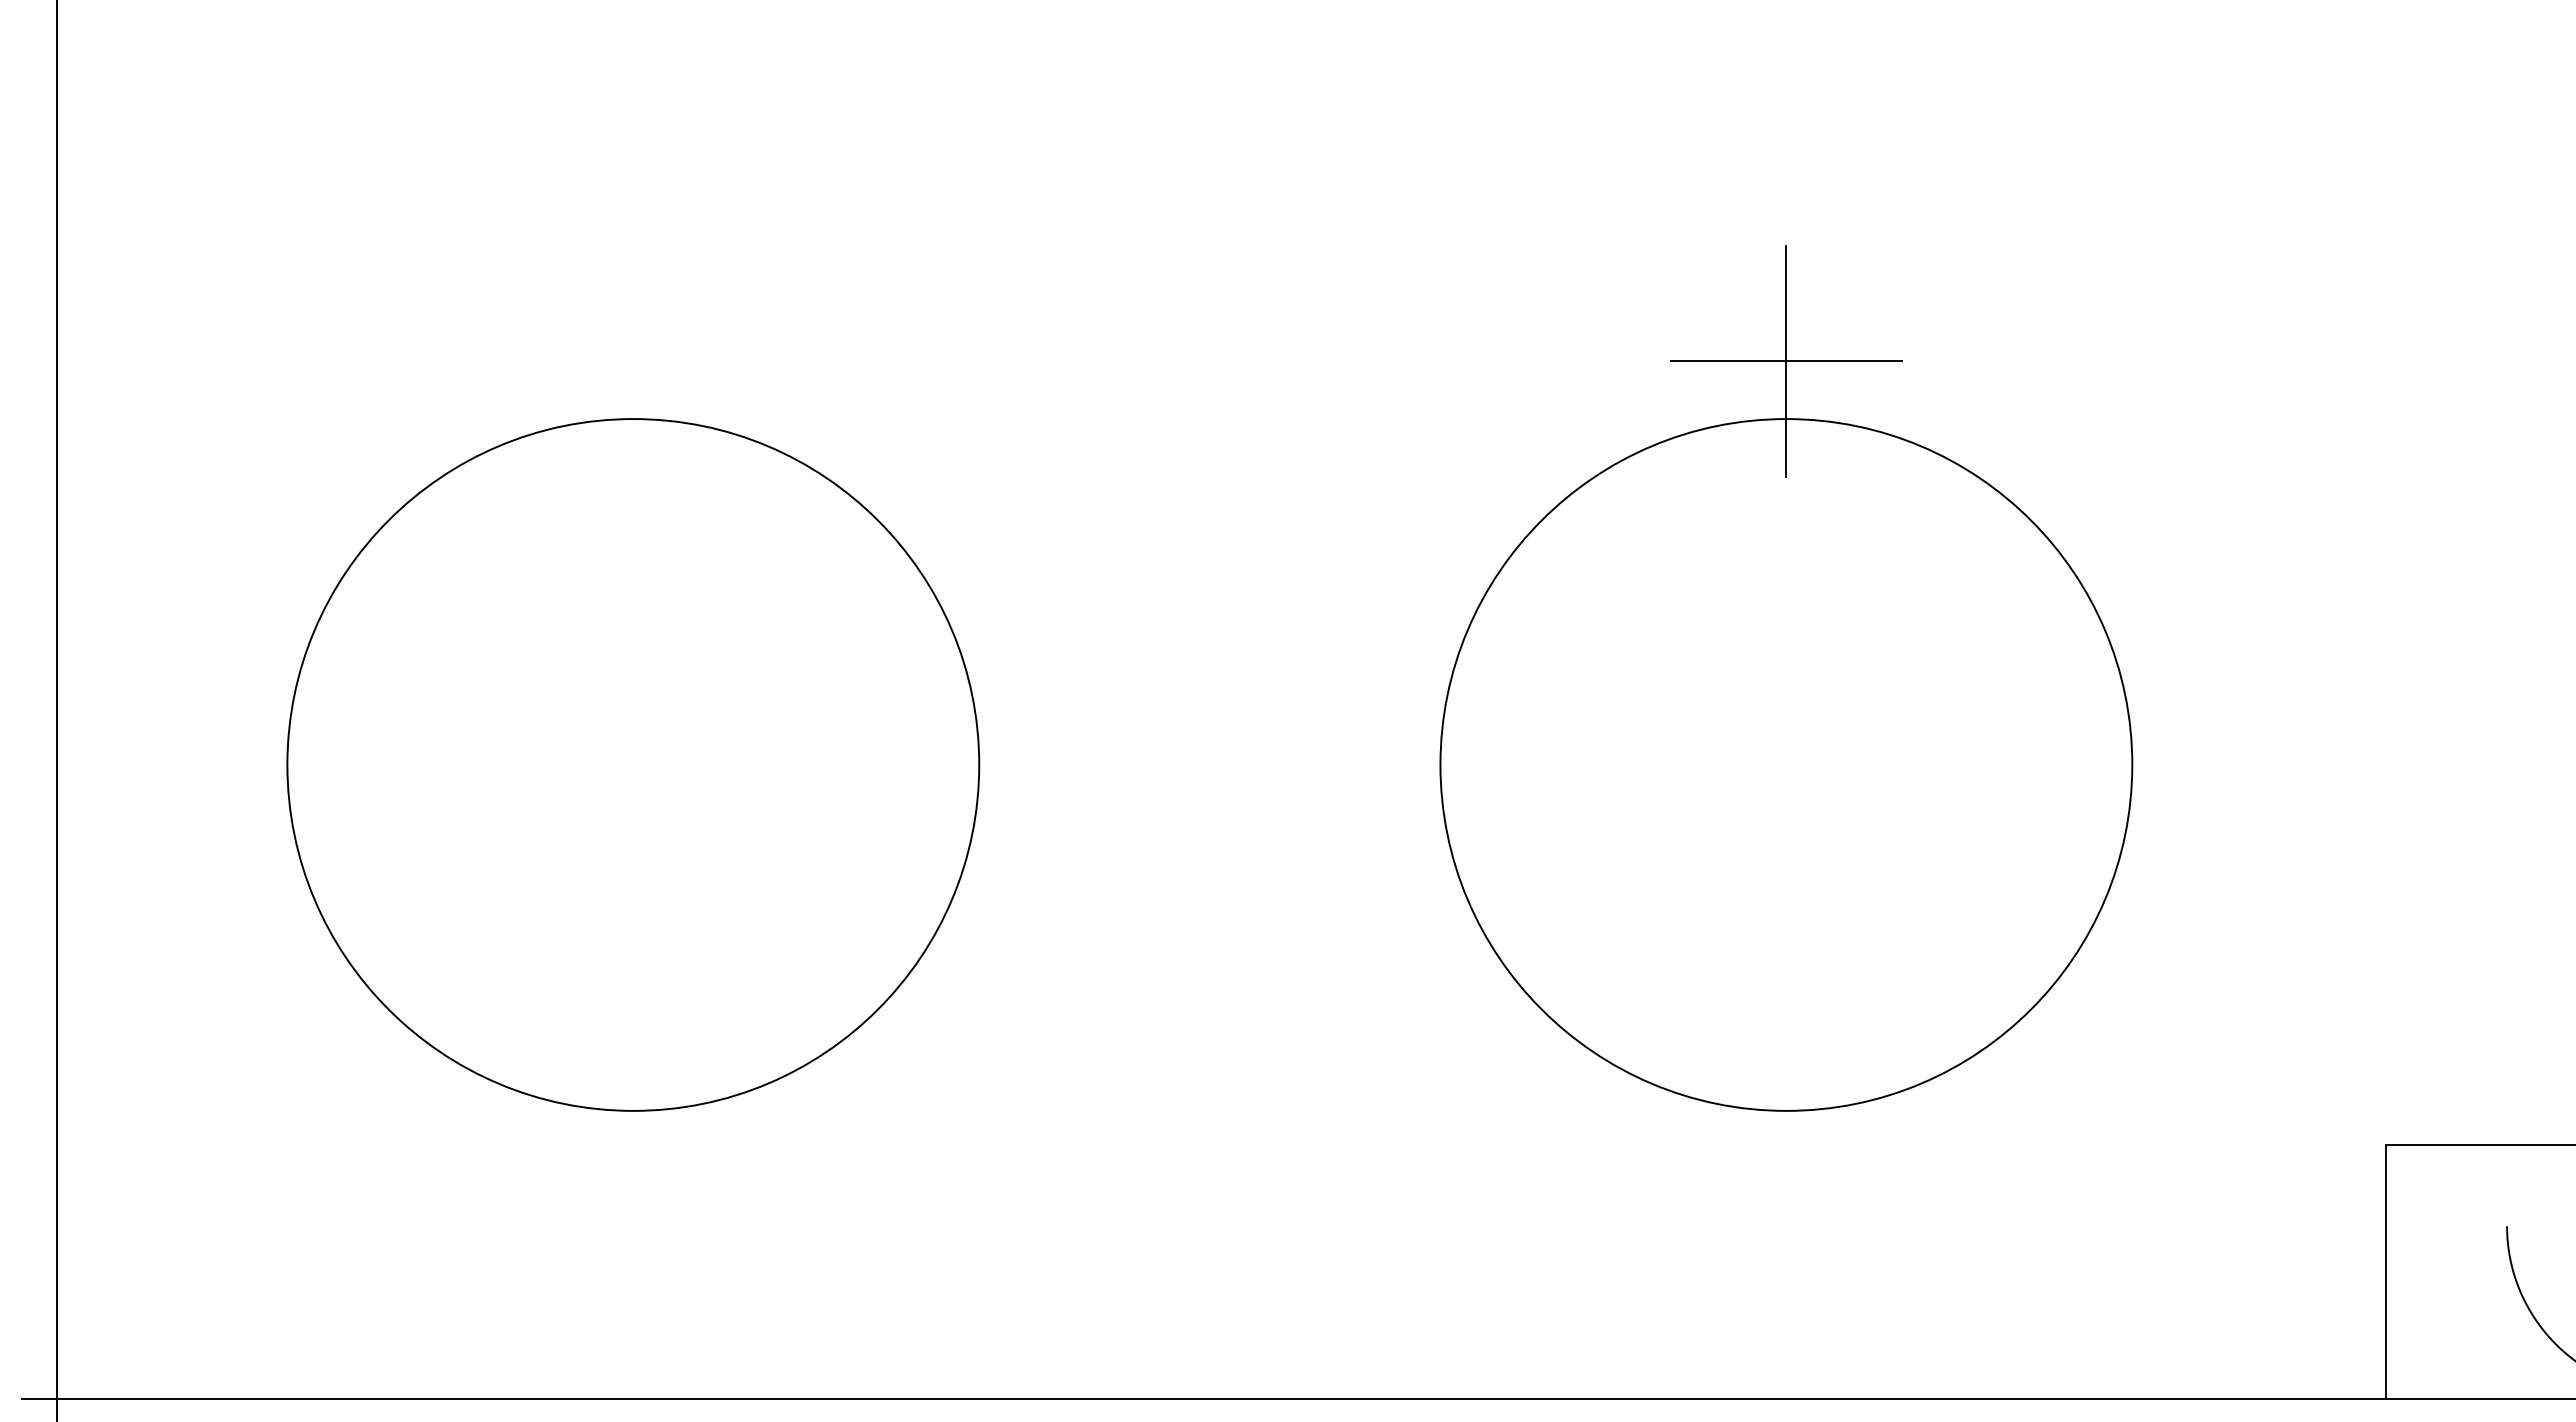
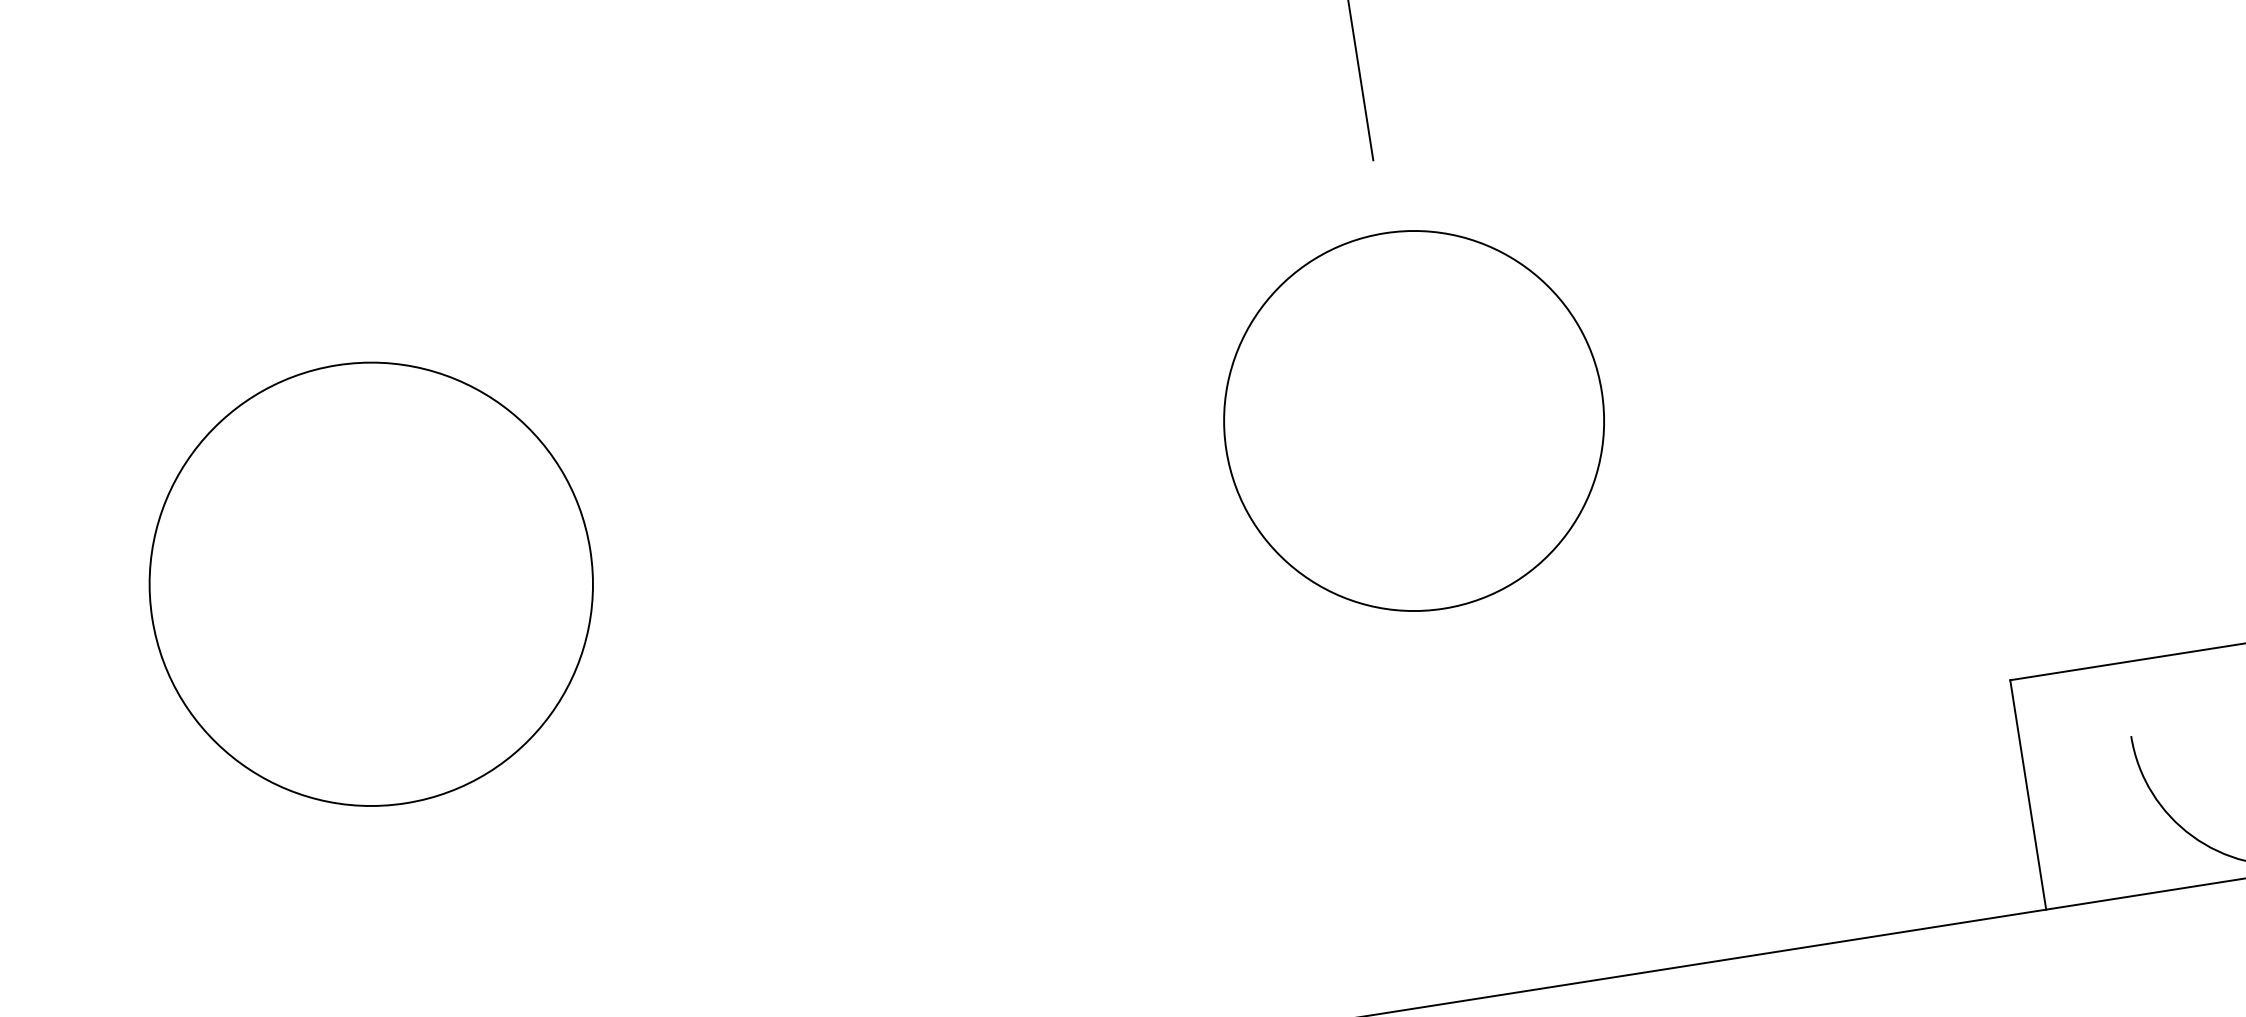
line: (1786, 361) -> (1357, 56), removed
circle: (633, 764) -> (371, 583), size x0.7
circle: (1786, 764) -> (1414, 420), size x0.6

